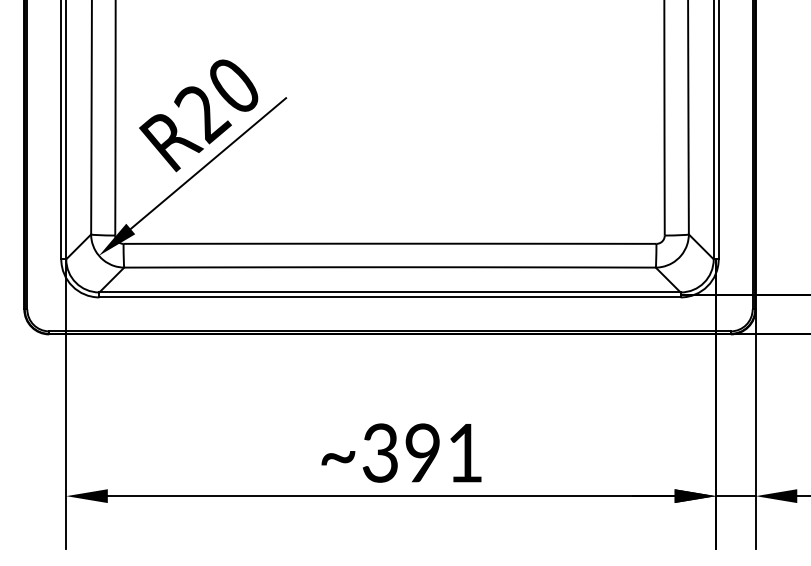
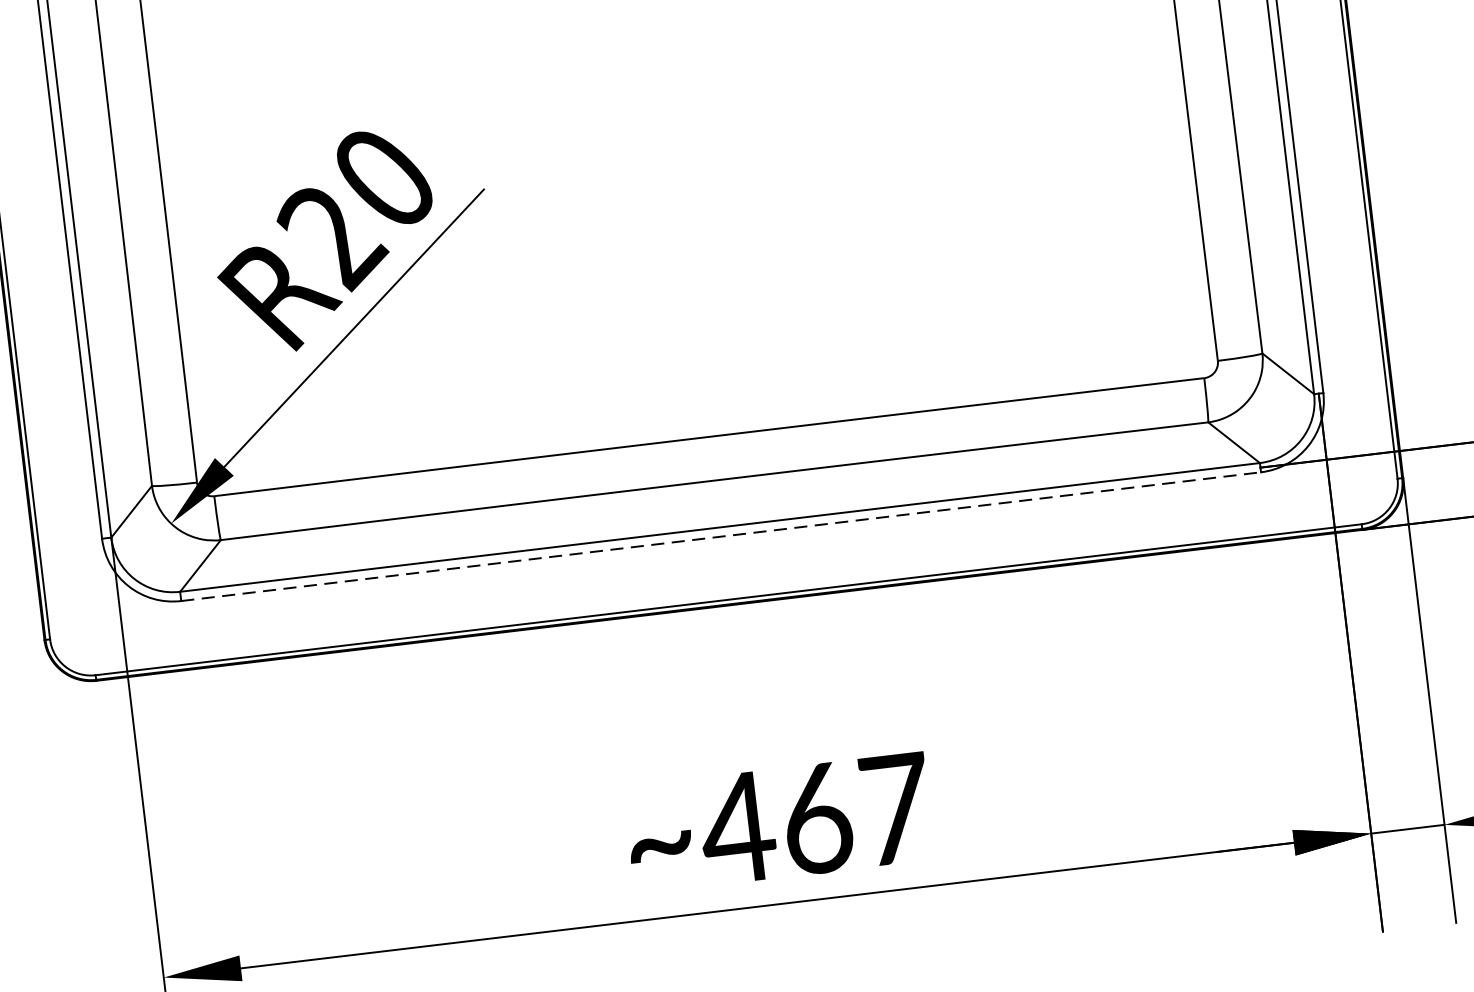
line: (390, 297) -> (722, 536), solid -> dashed
text: (421, 452) -> (814, 817), ~391 -> ~467

